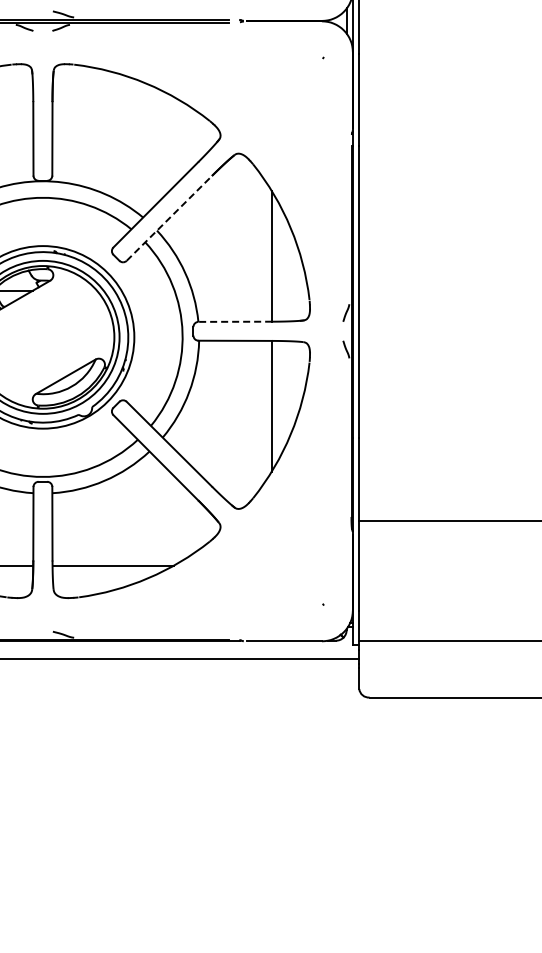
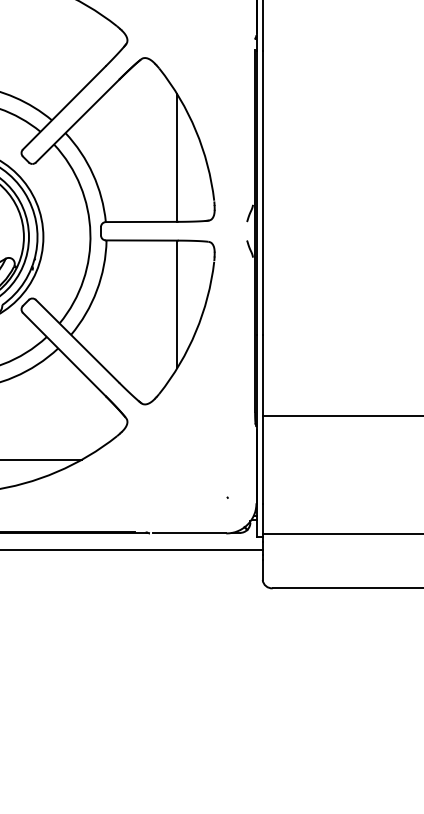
line: (169, 218) -> (77, 121), dashed -> solid
line: (235, 321) -> (142, 221), dashed -> solid

